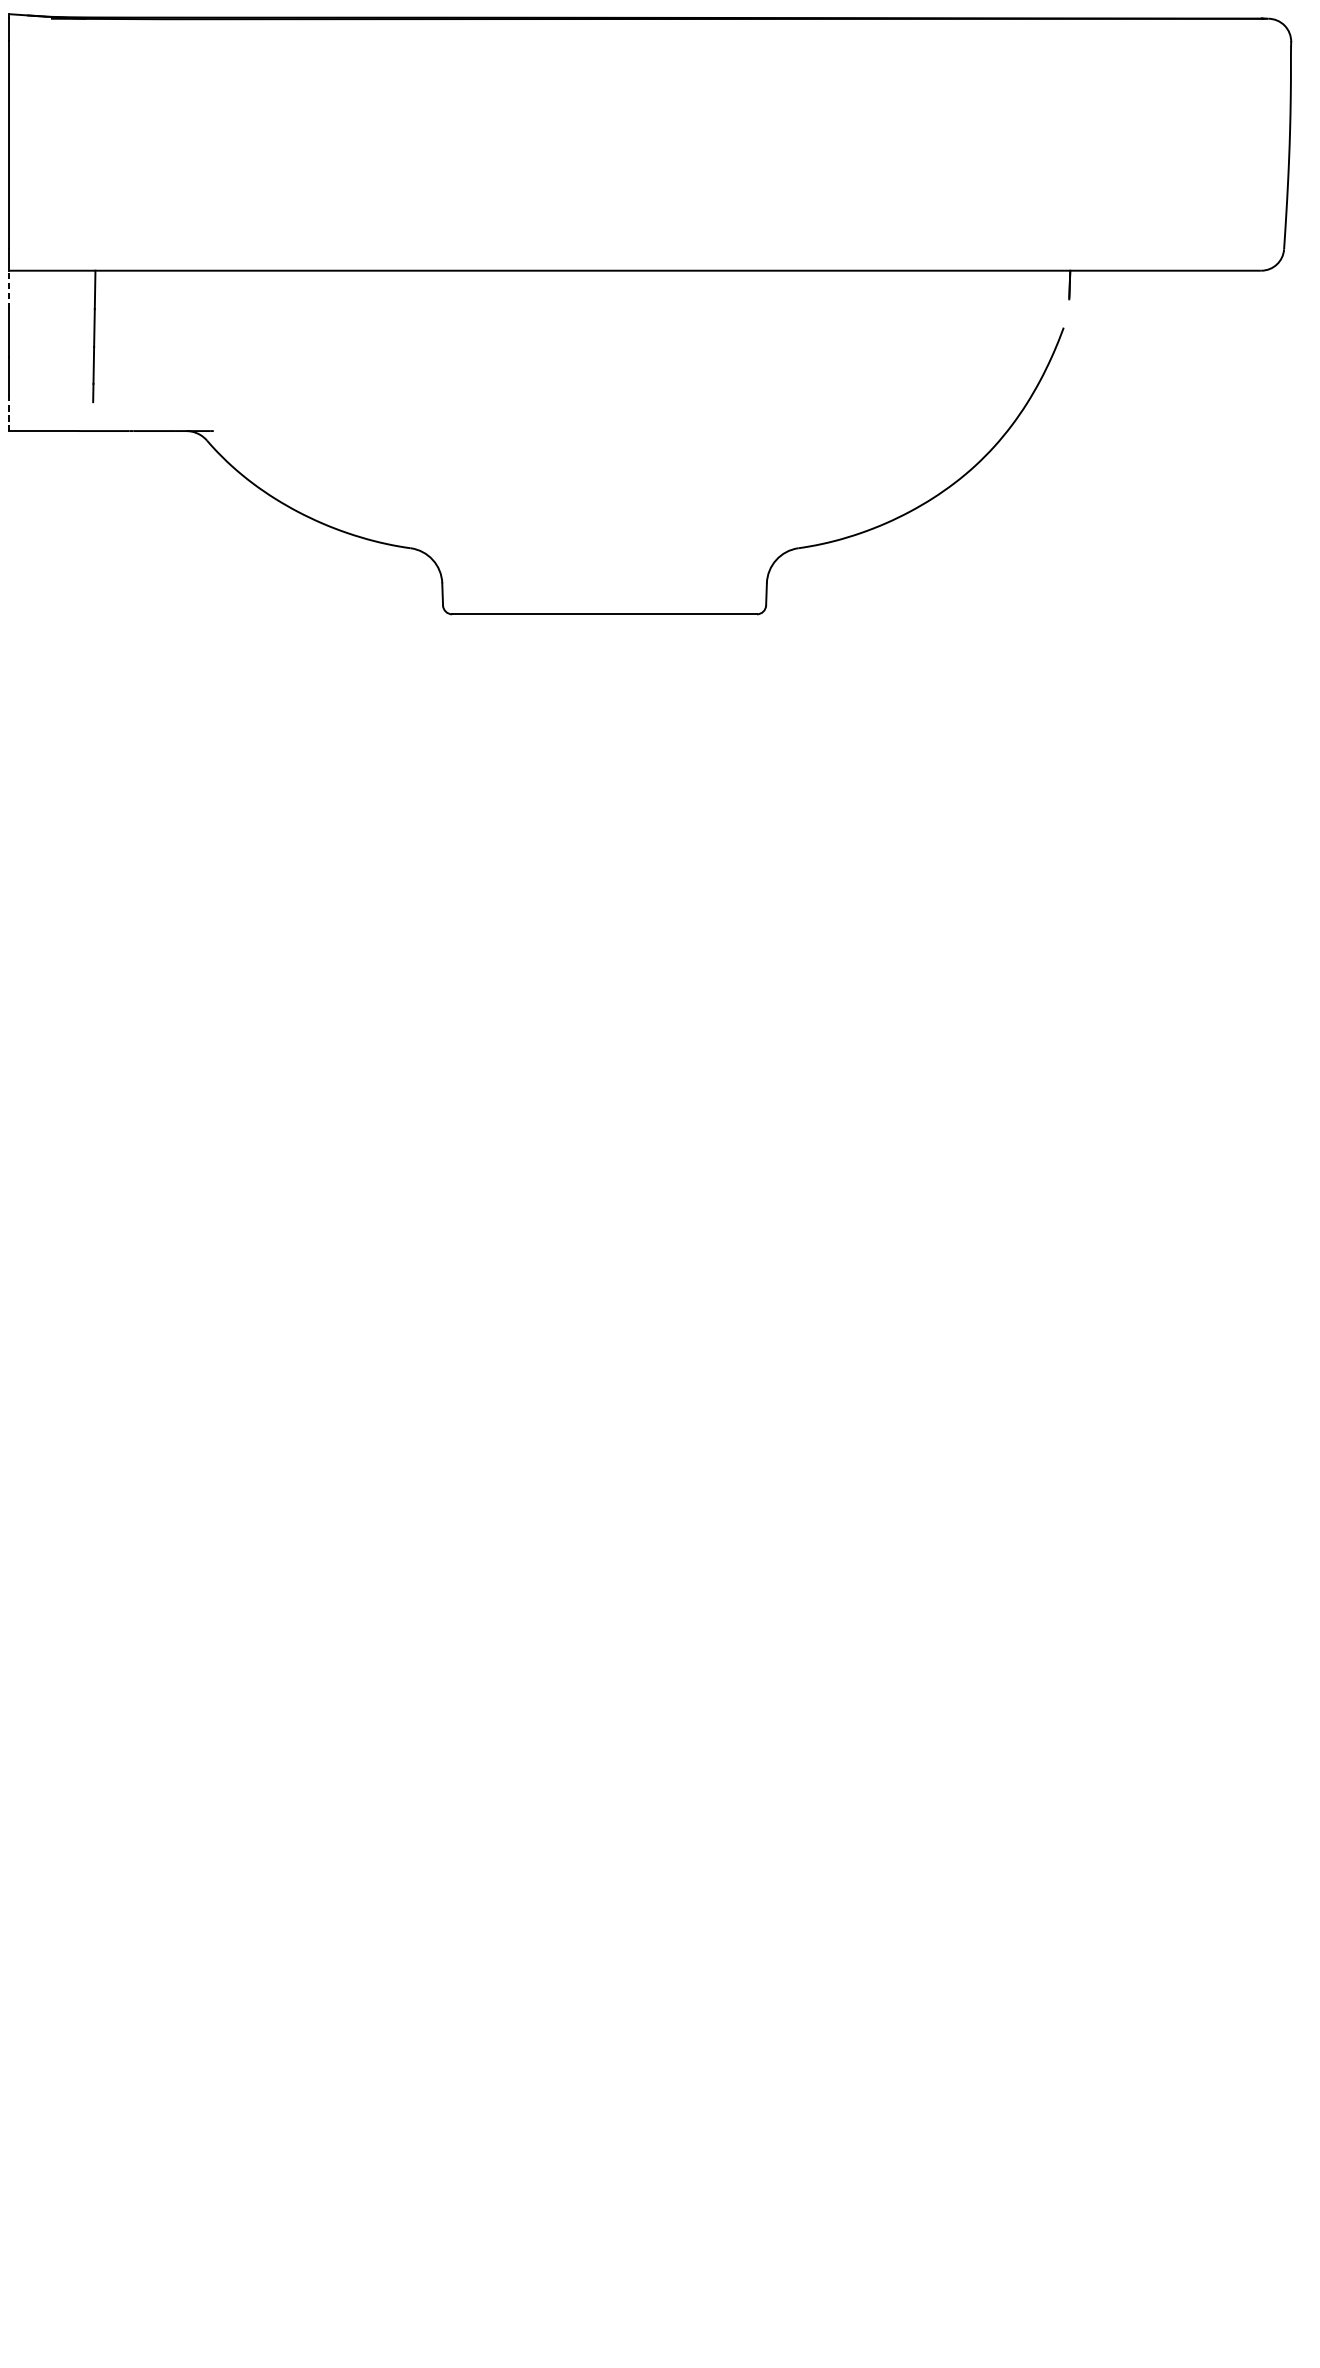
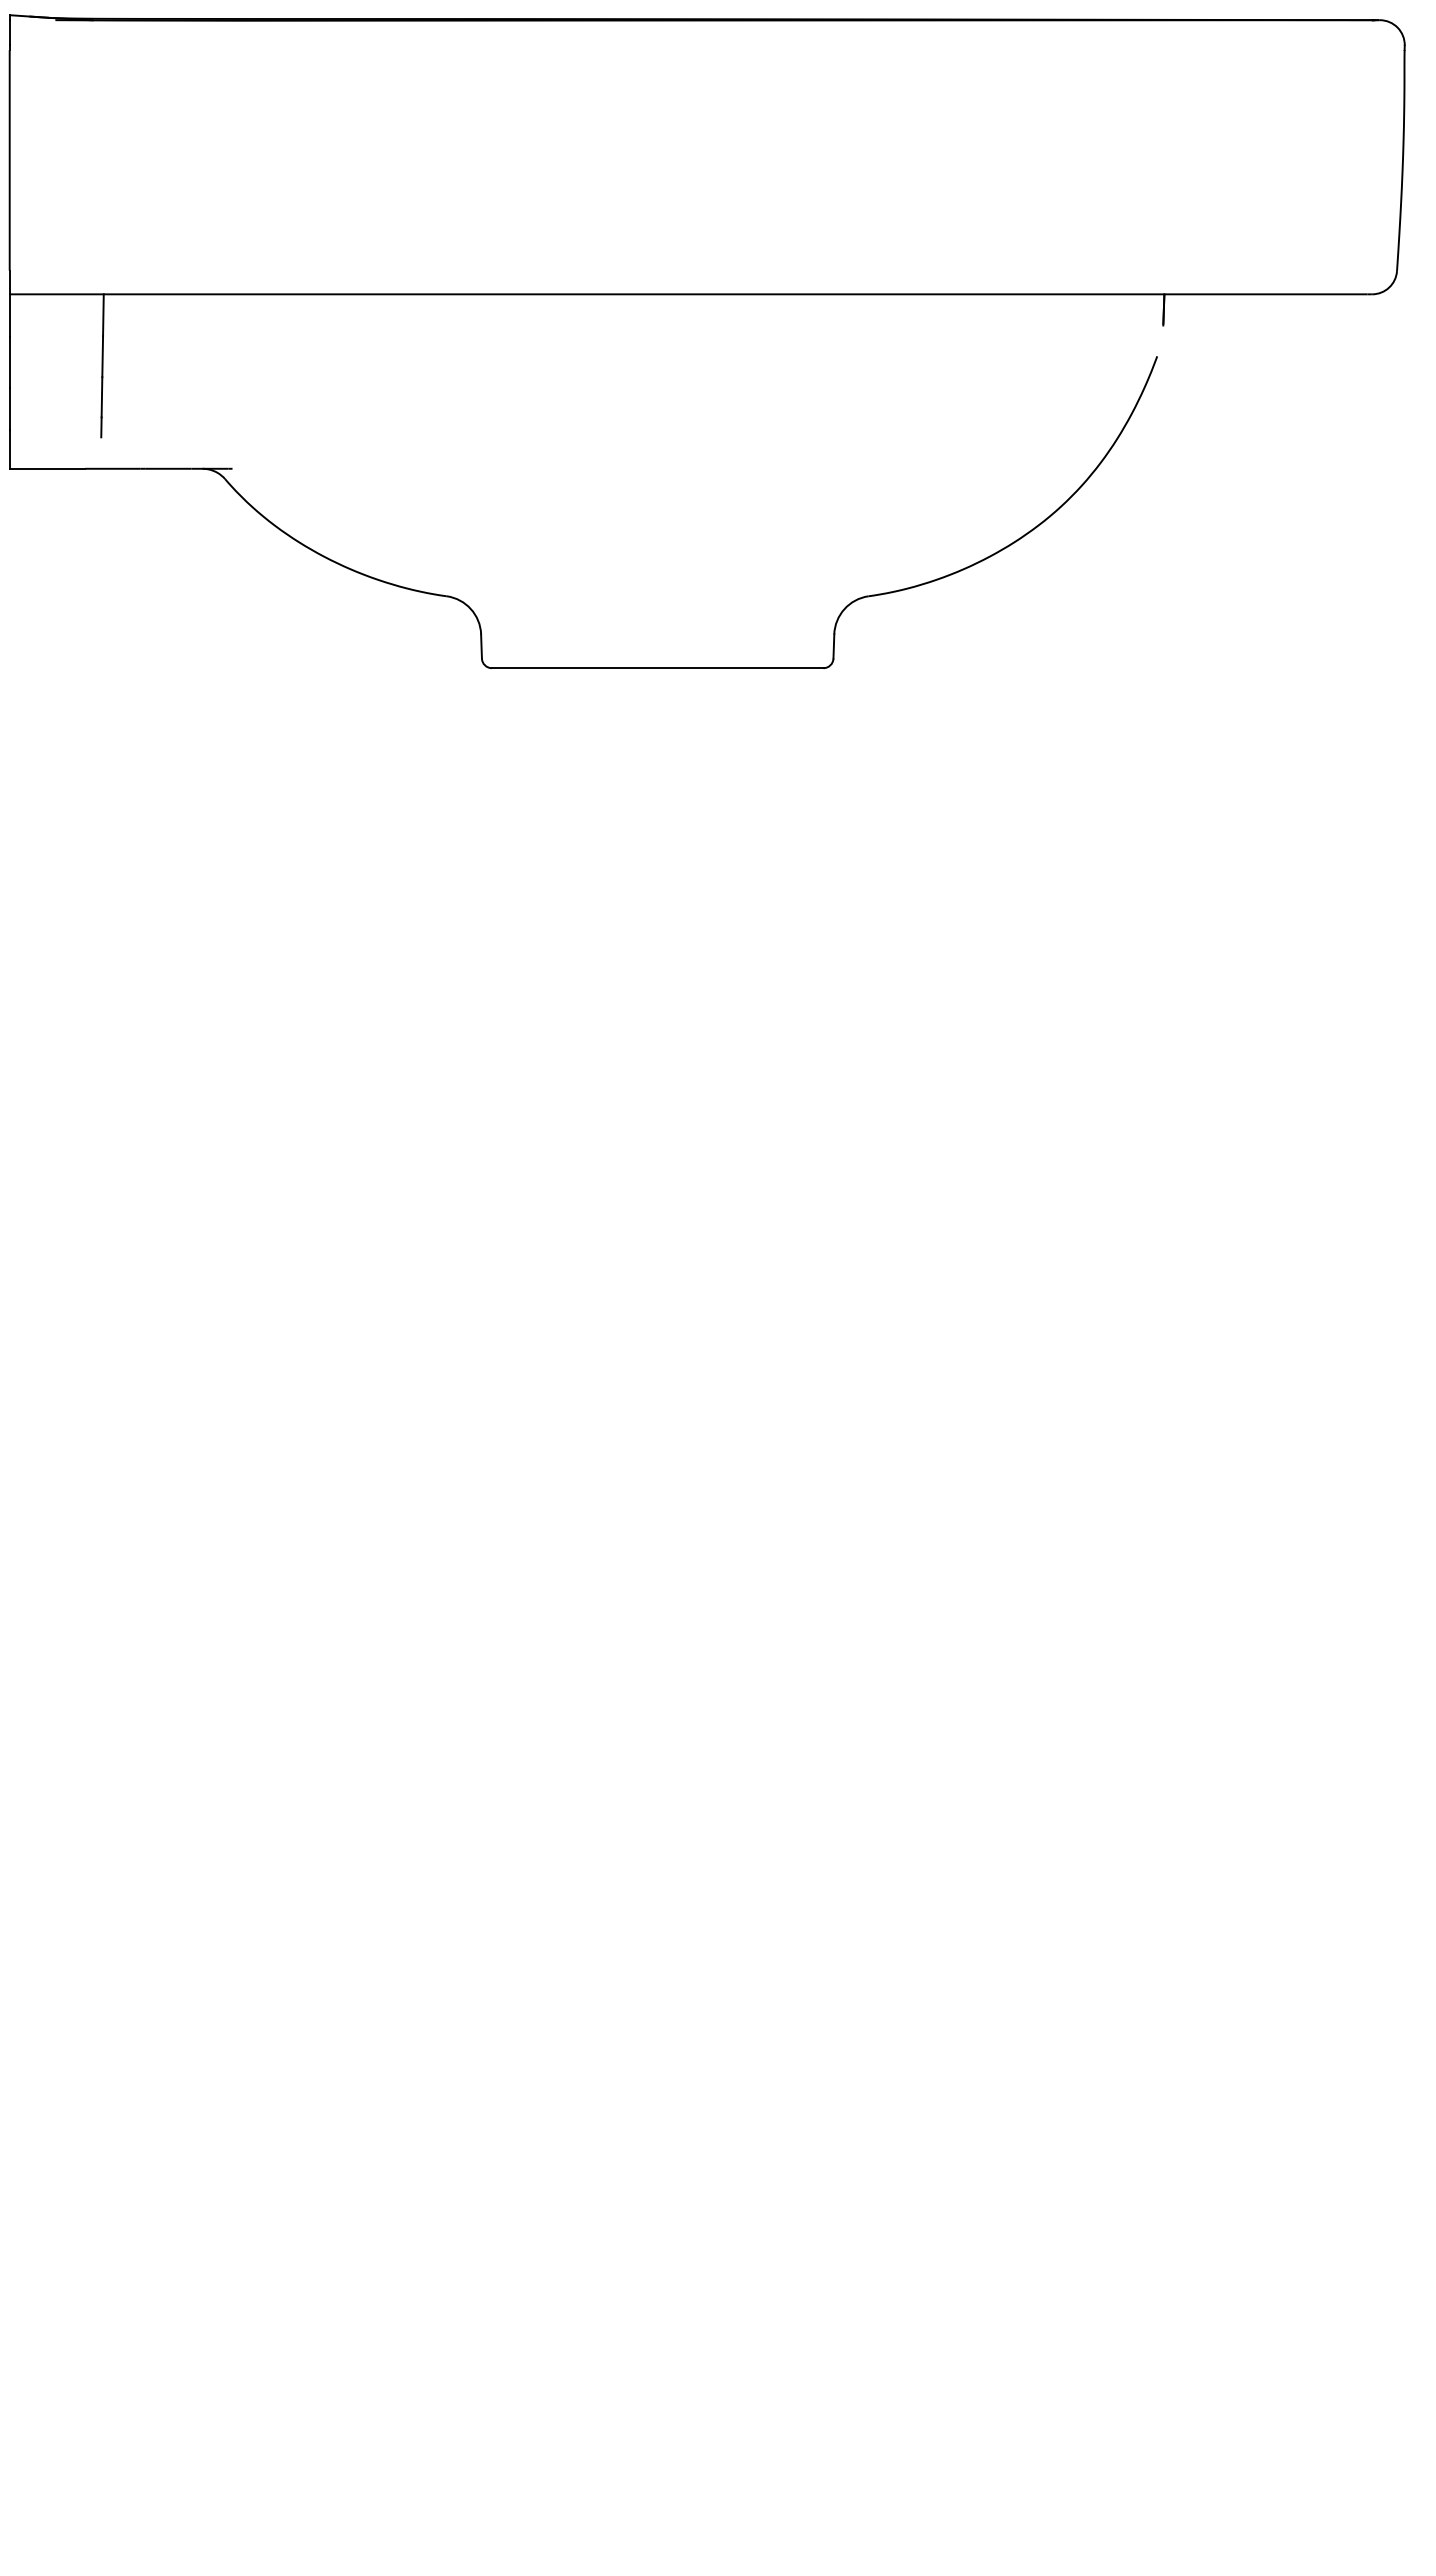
line: (8, 289) -> (9, 314), dashed -> solid
line: (8, 413) -> (9, 449), dashed -> solid

